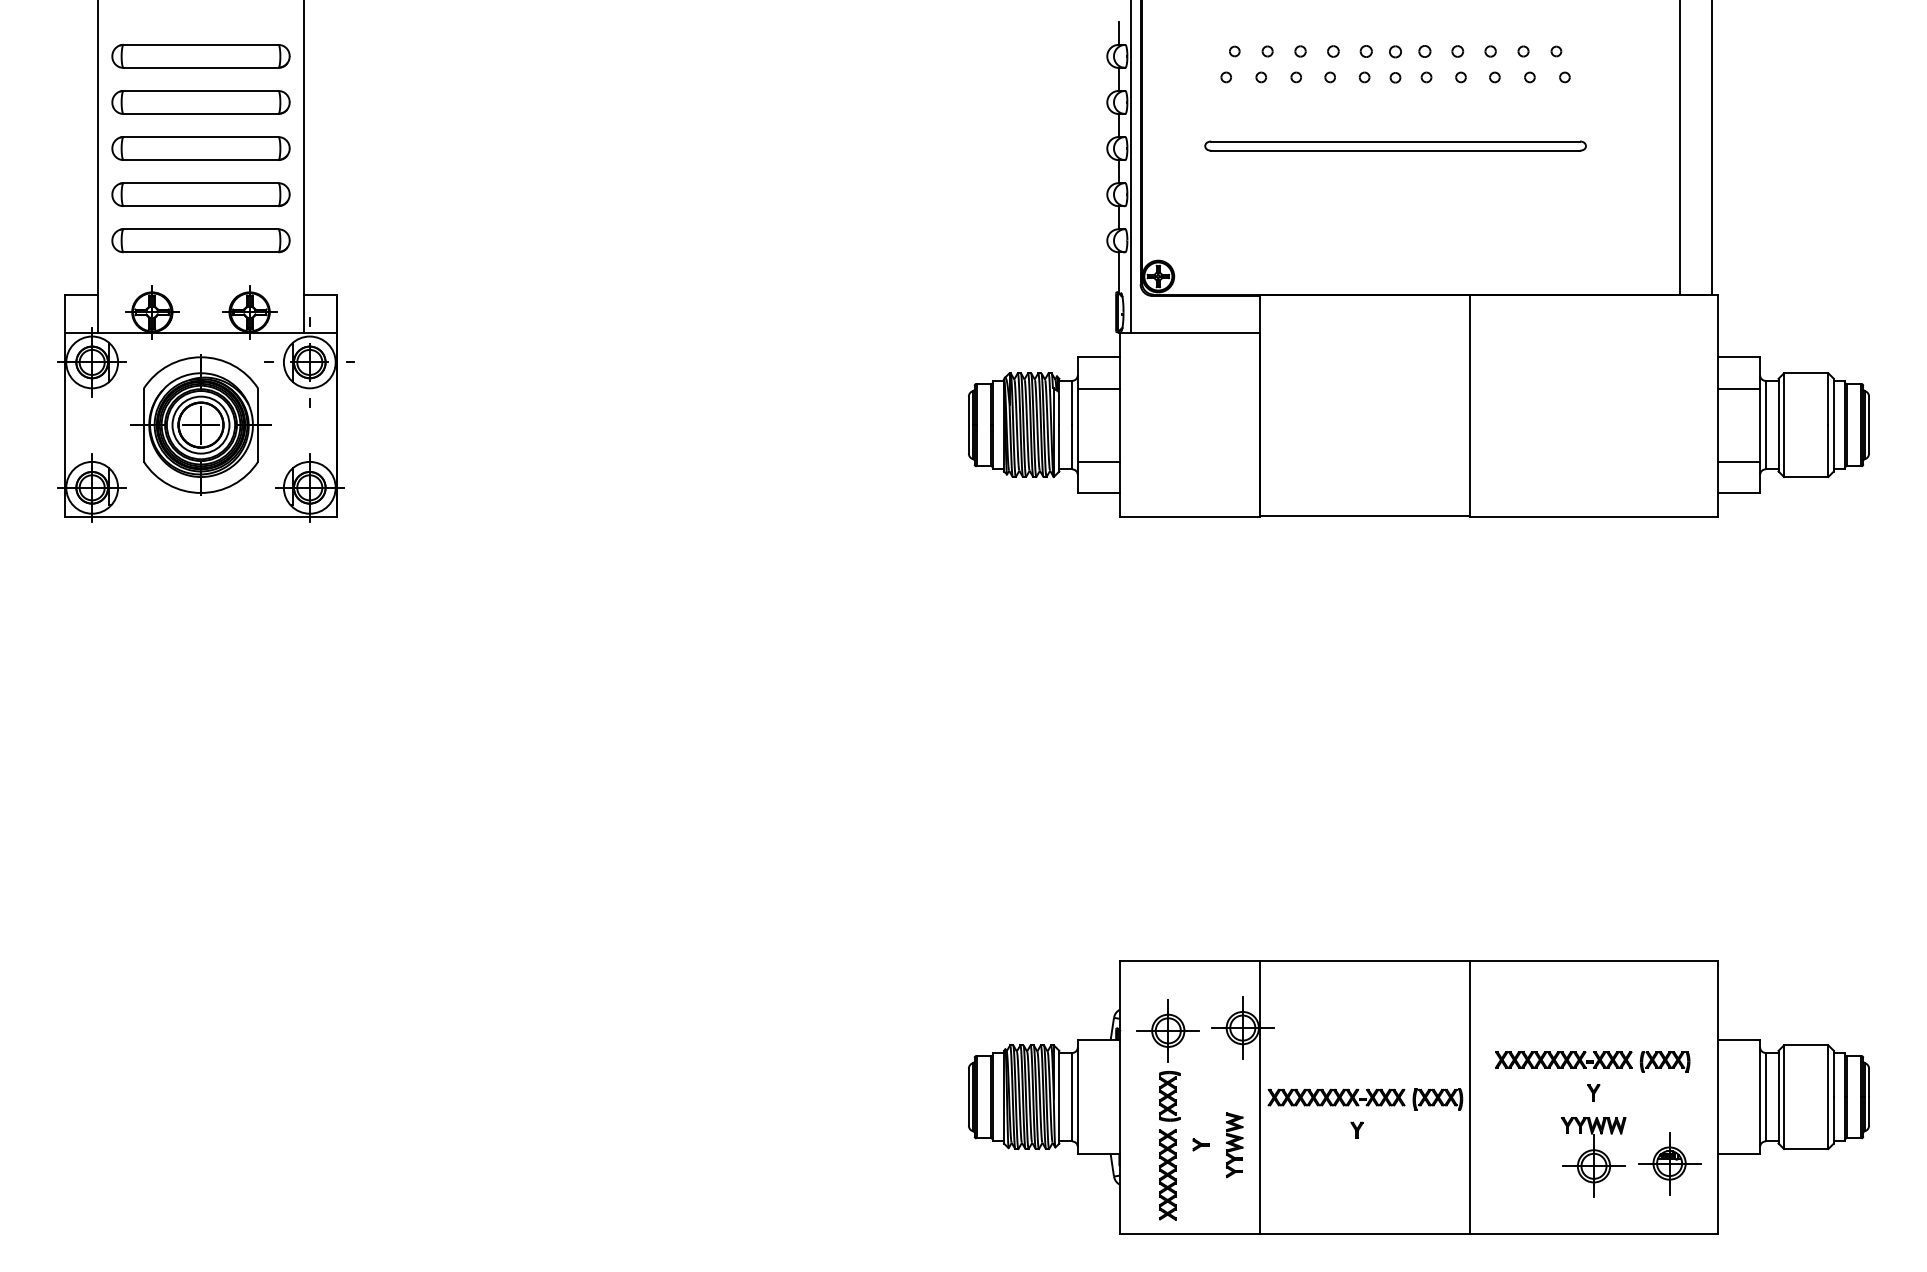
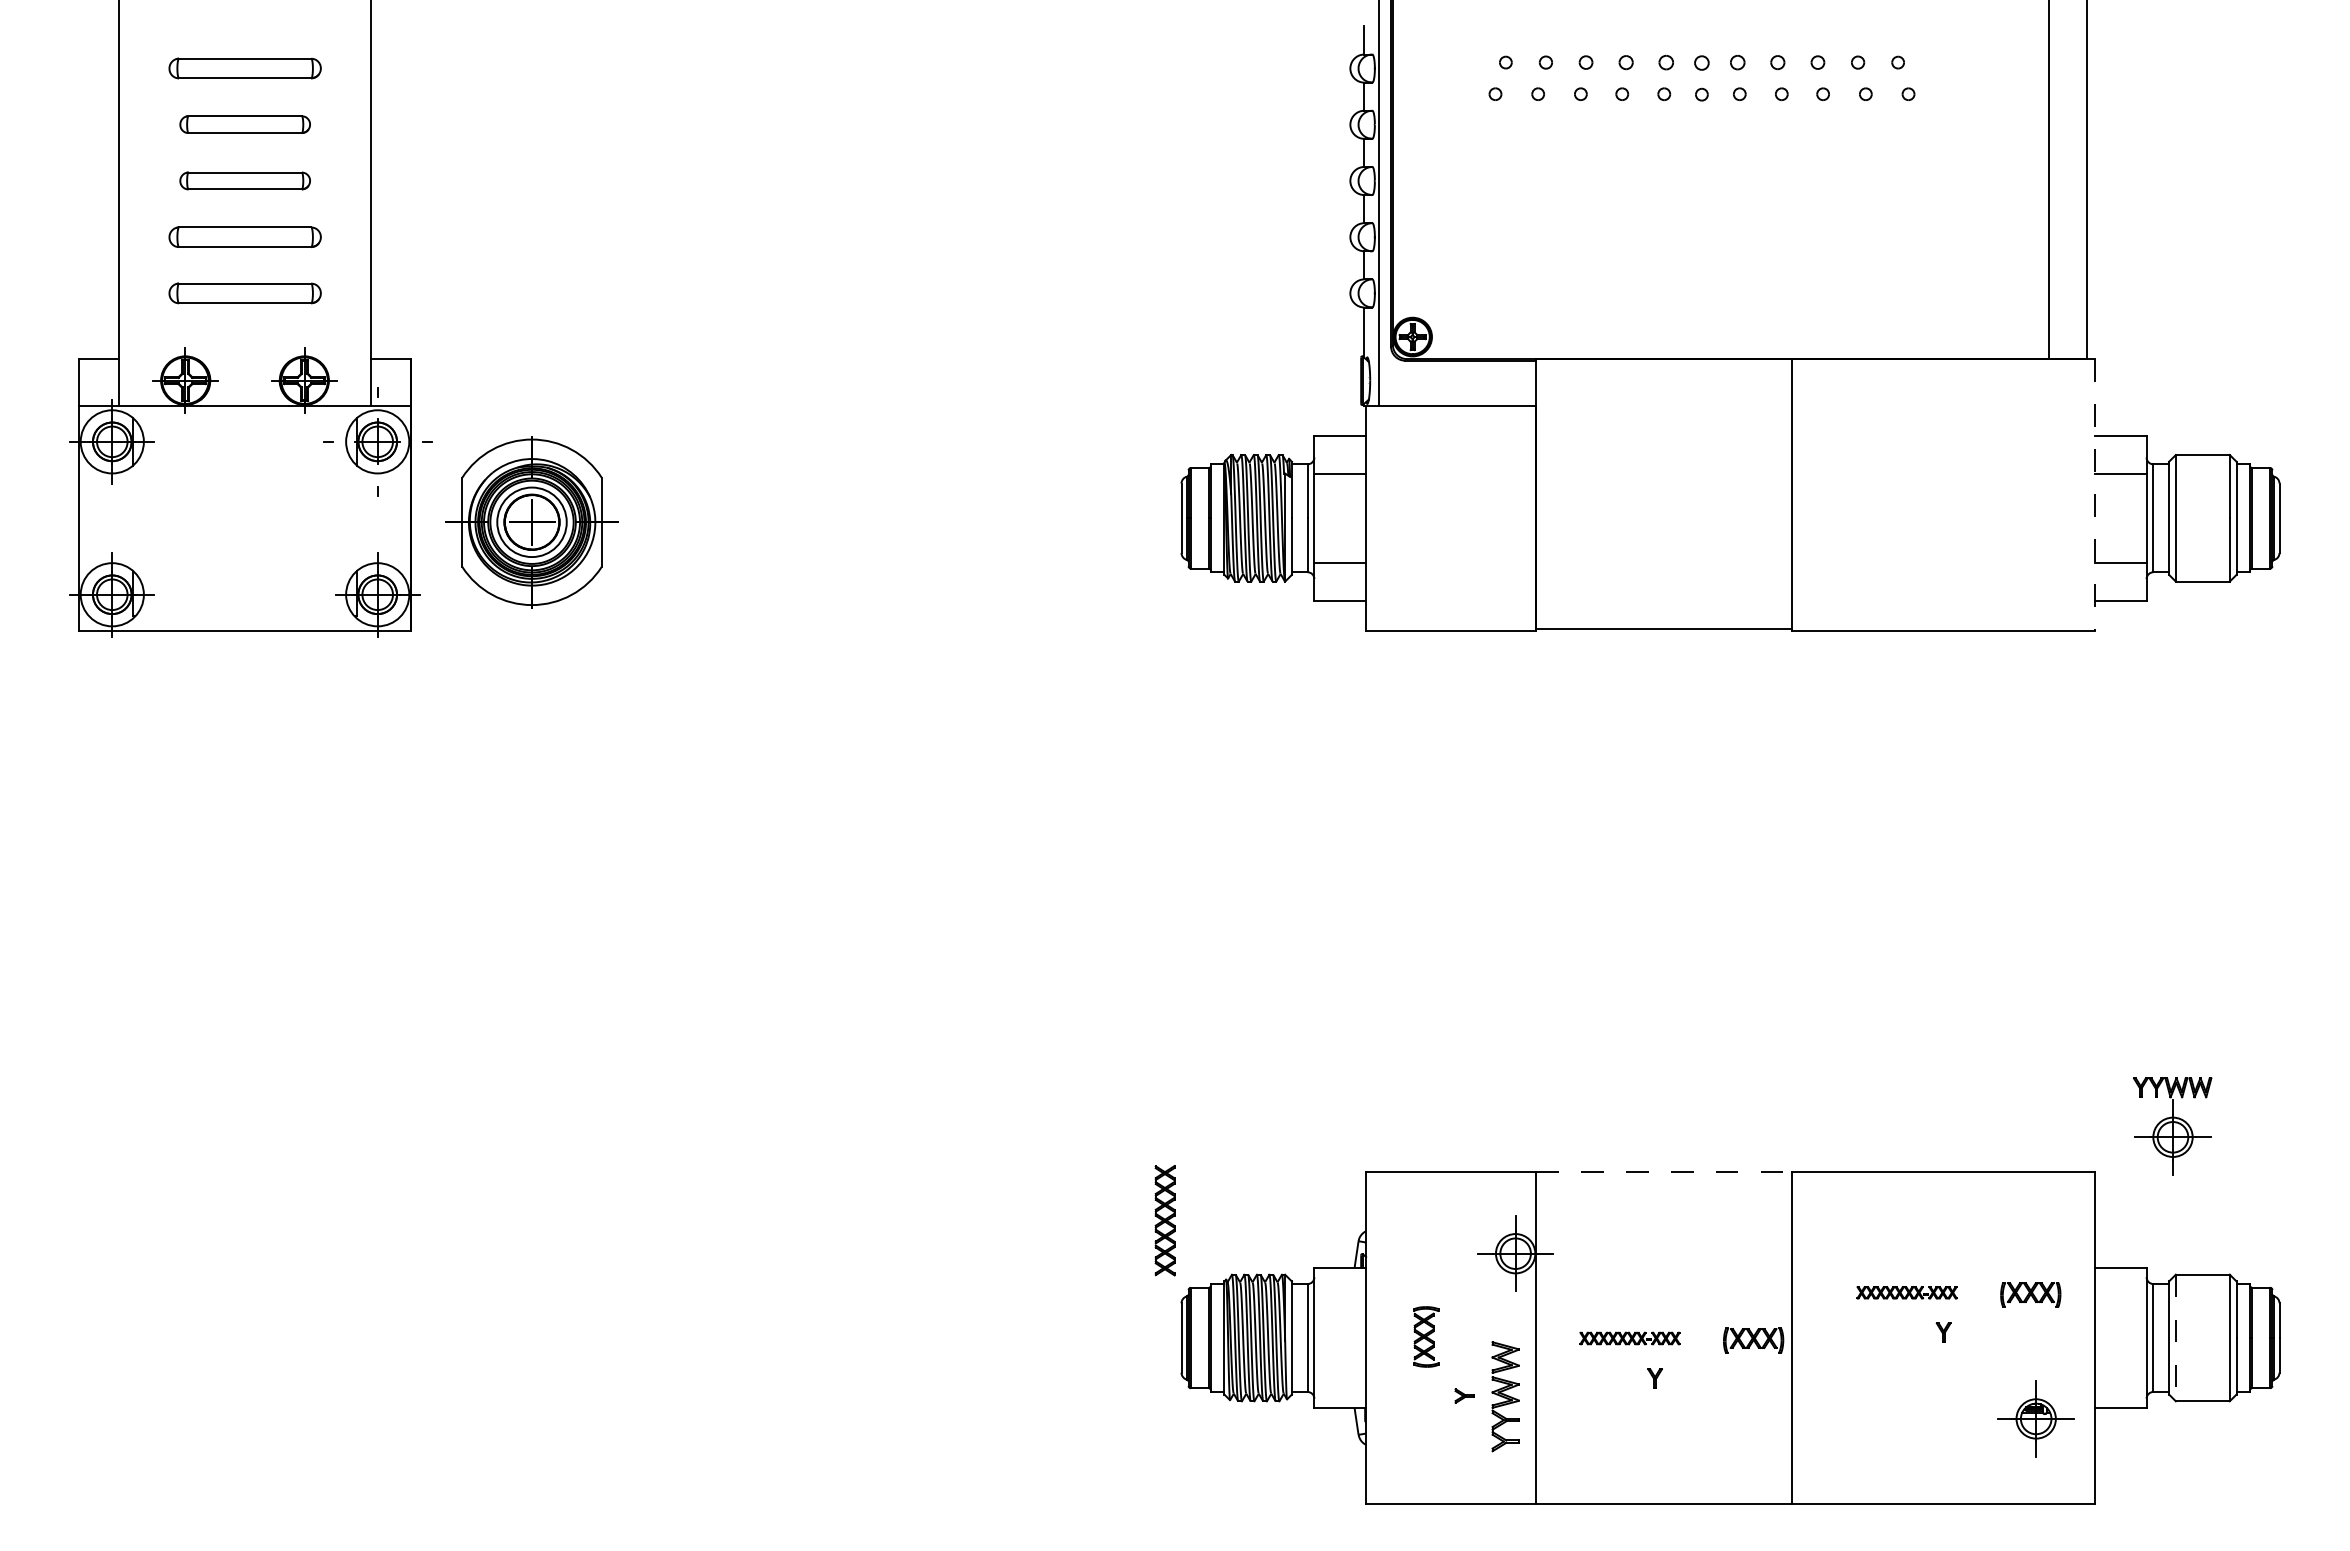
part: (201, 56) -> (245, 68), size x0.7
part: (201, 102) -> (245, 124), size x0.6
part: (1395, 145) -> (1702, 177), removed
part: (201, 148) -> (245, 180), size x0.6
part: (201, 194) -> (245, 237), size x0.7
part: (201, 240) -> (245, 293), size x0.7
line: (1717, 406) -> (2094, 495), solid -> dashed
part: (200, 425) -> (531, 522), moved
line: (1364, 960) -> (1664, 1171), solid -> dashed
part: (1168, 1030) -> (1424, 1256), removed
part: (1563, 1059) -> (1906, 1292), size x0.6
part: (1336, 1097) -> (1629, 1338), size x0.6
line: (1783, 1097) -> (2175, 1338), solid -> dashed
part: (1234, 1145) -> (1505, 1396), size x1.4
part: (1593, 1157) -> (2172, 1126), moved
part: (1167, 1174) -> (1164, 1220), moved

